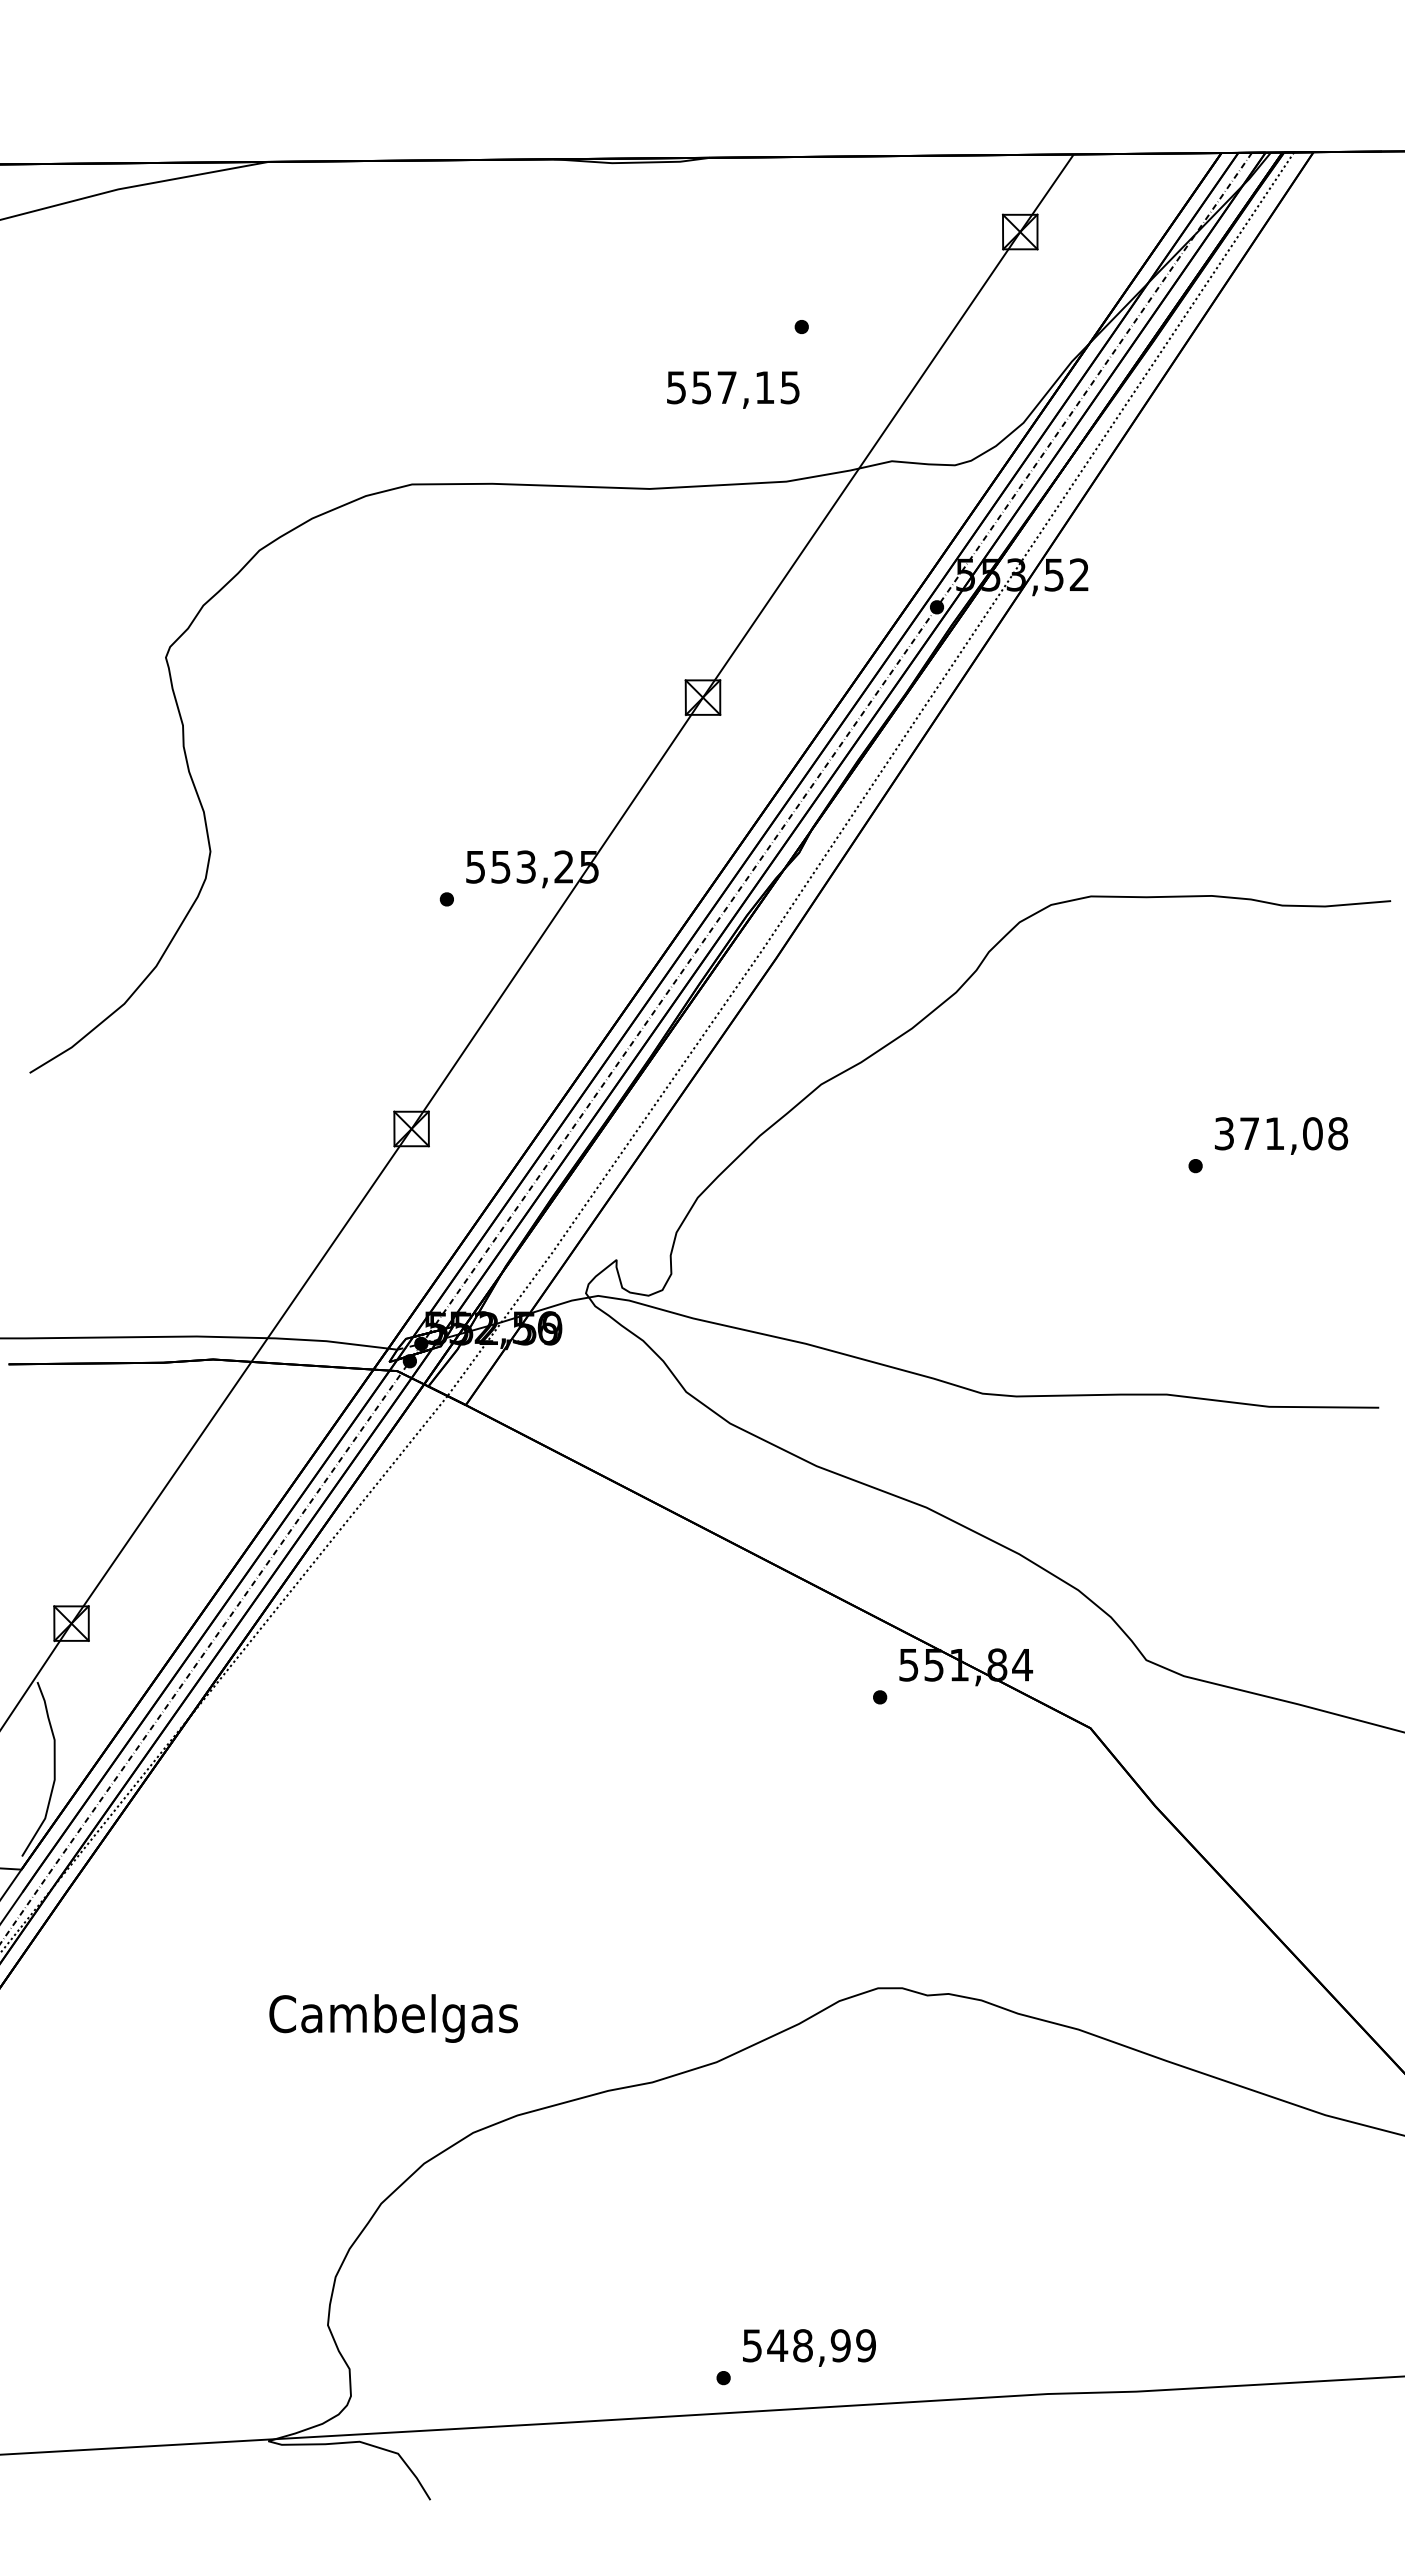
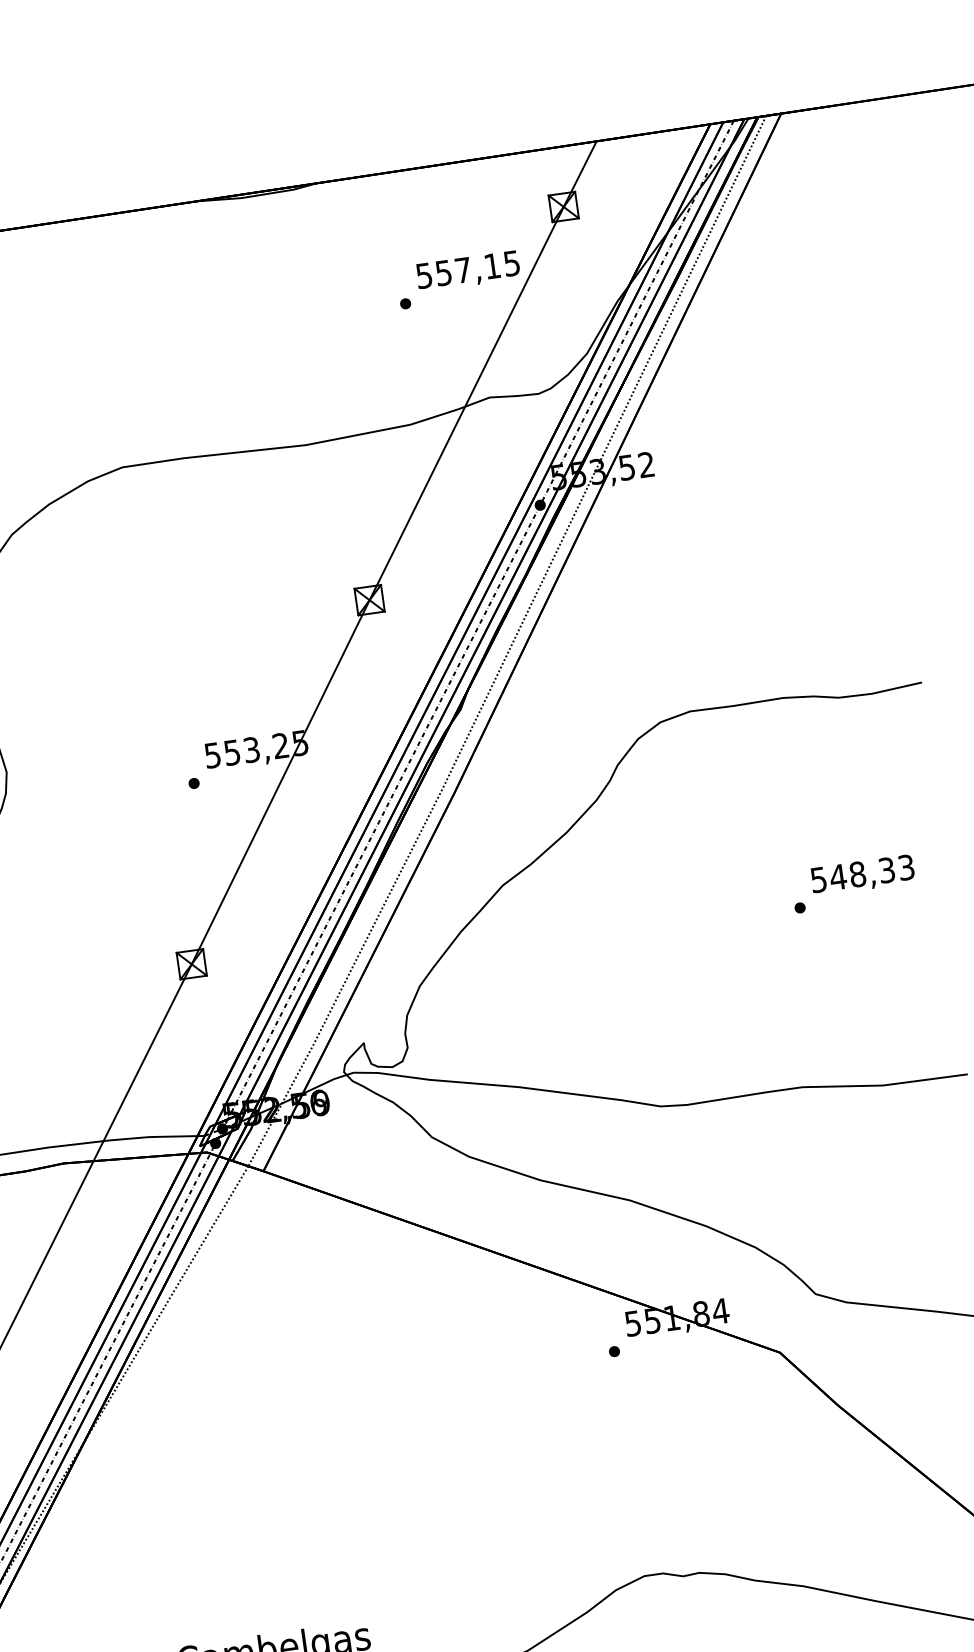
text: (733, 389) -> (468, 271), moved
text: (1281, 1133) -> (862, 873), 371,08 -> 548,33

